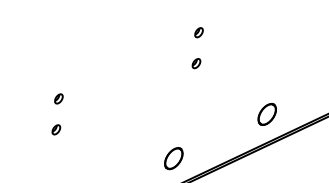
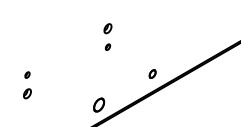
part: (198, 32) -> (107, 28), size x1.6
part: (266, 113) -> (152, 73), size x0.6
part: (56, 129) -> (27, 93), size x1.6

